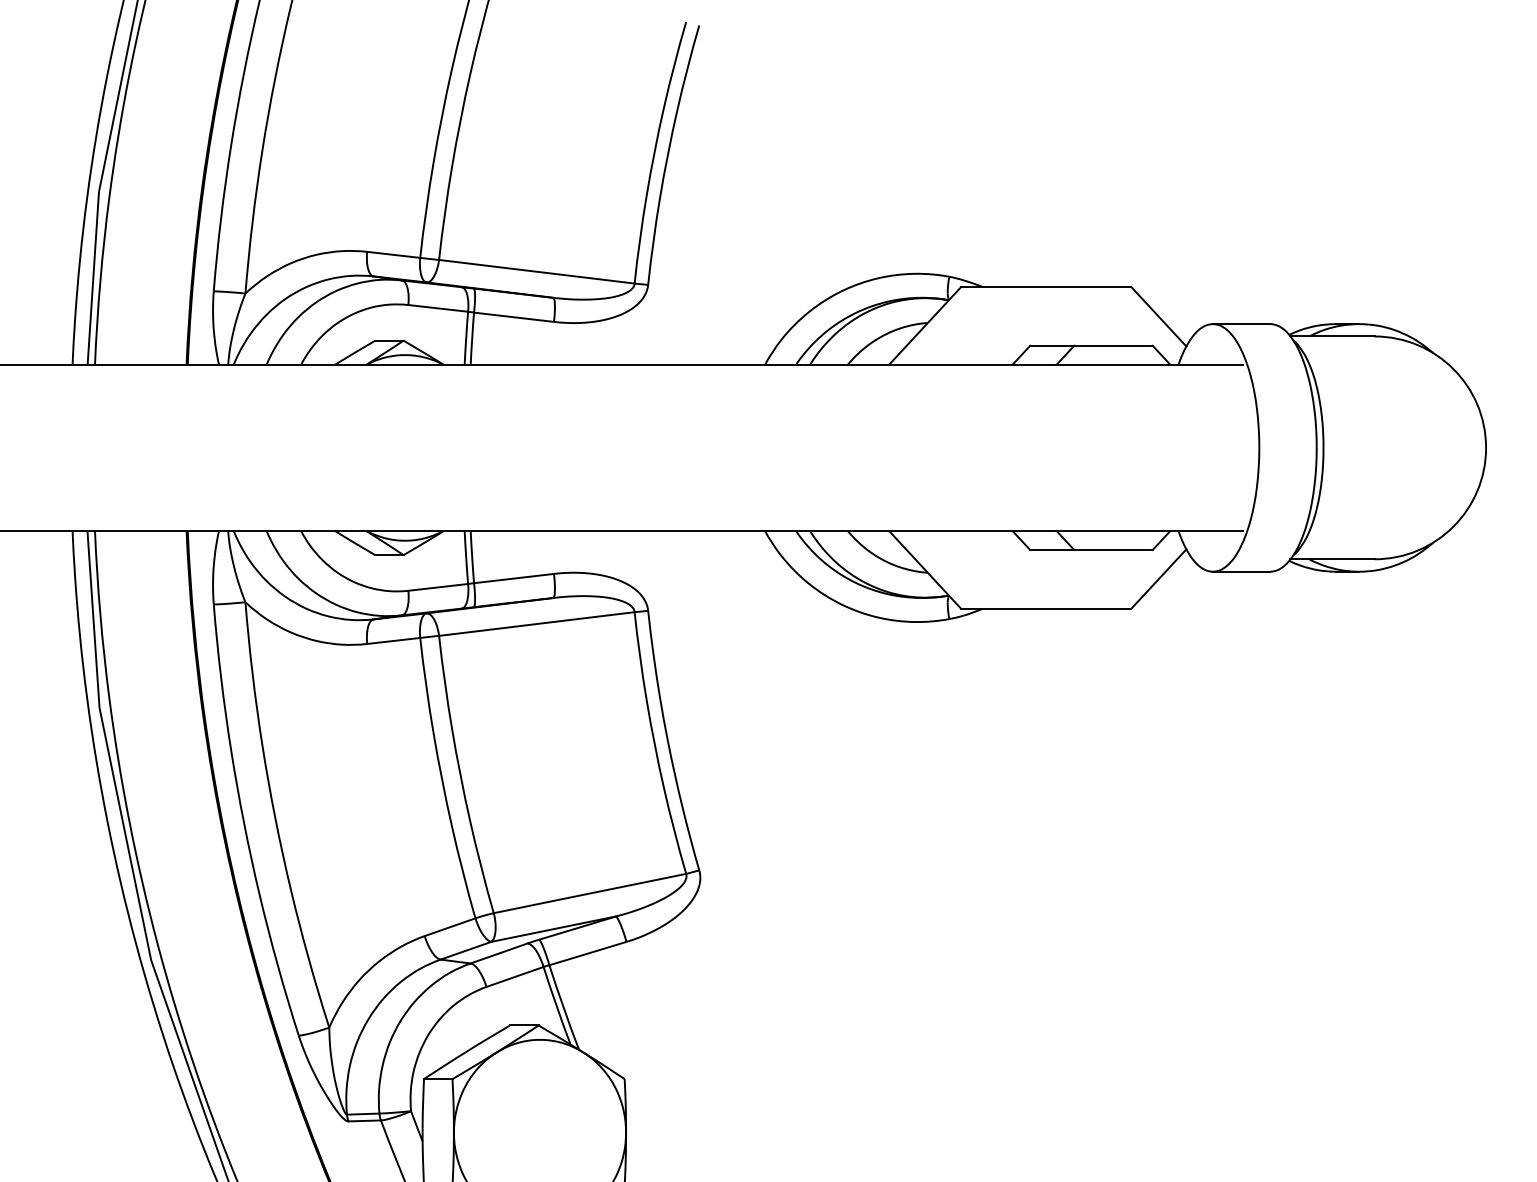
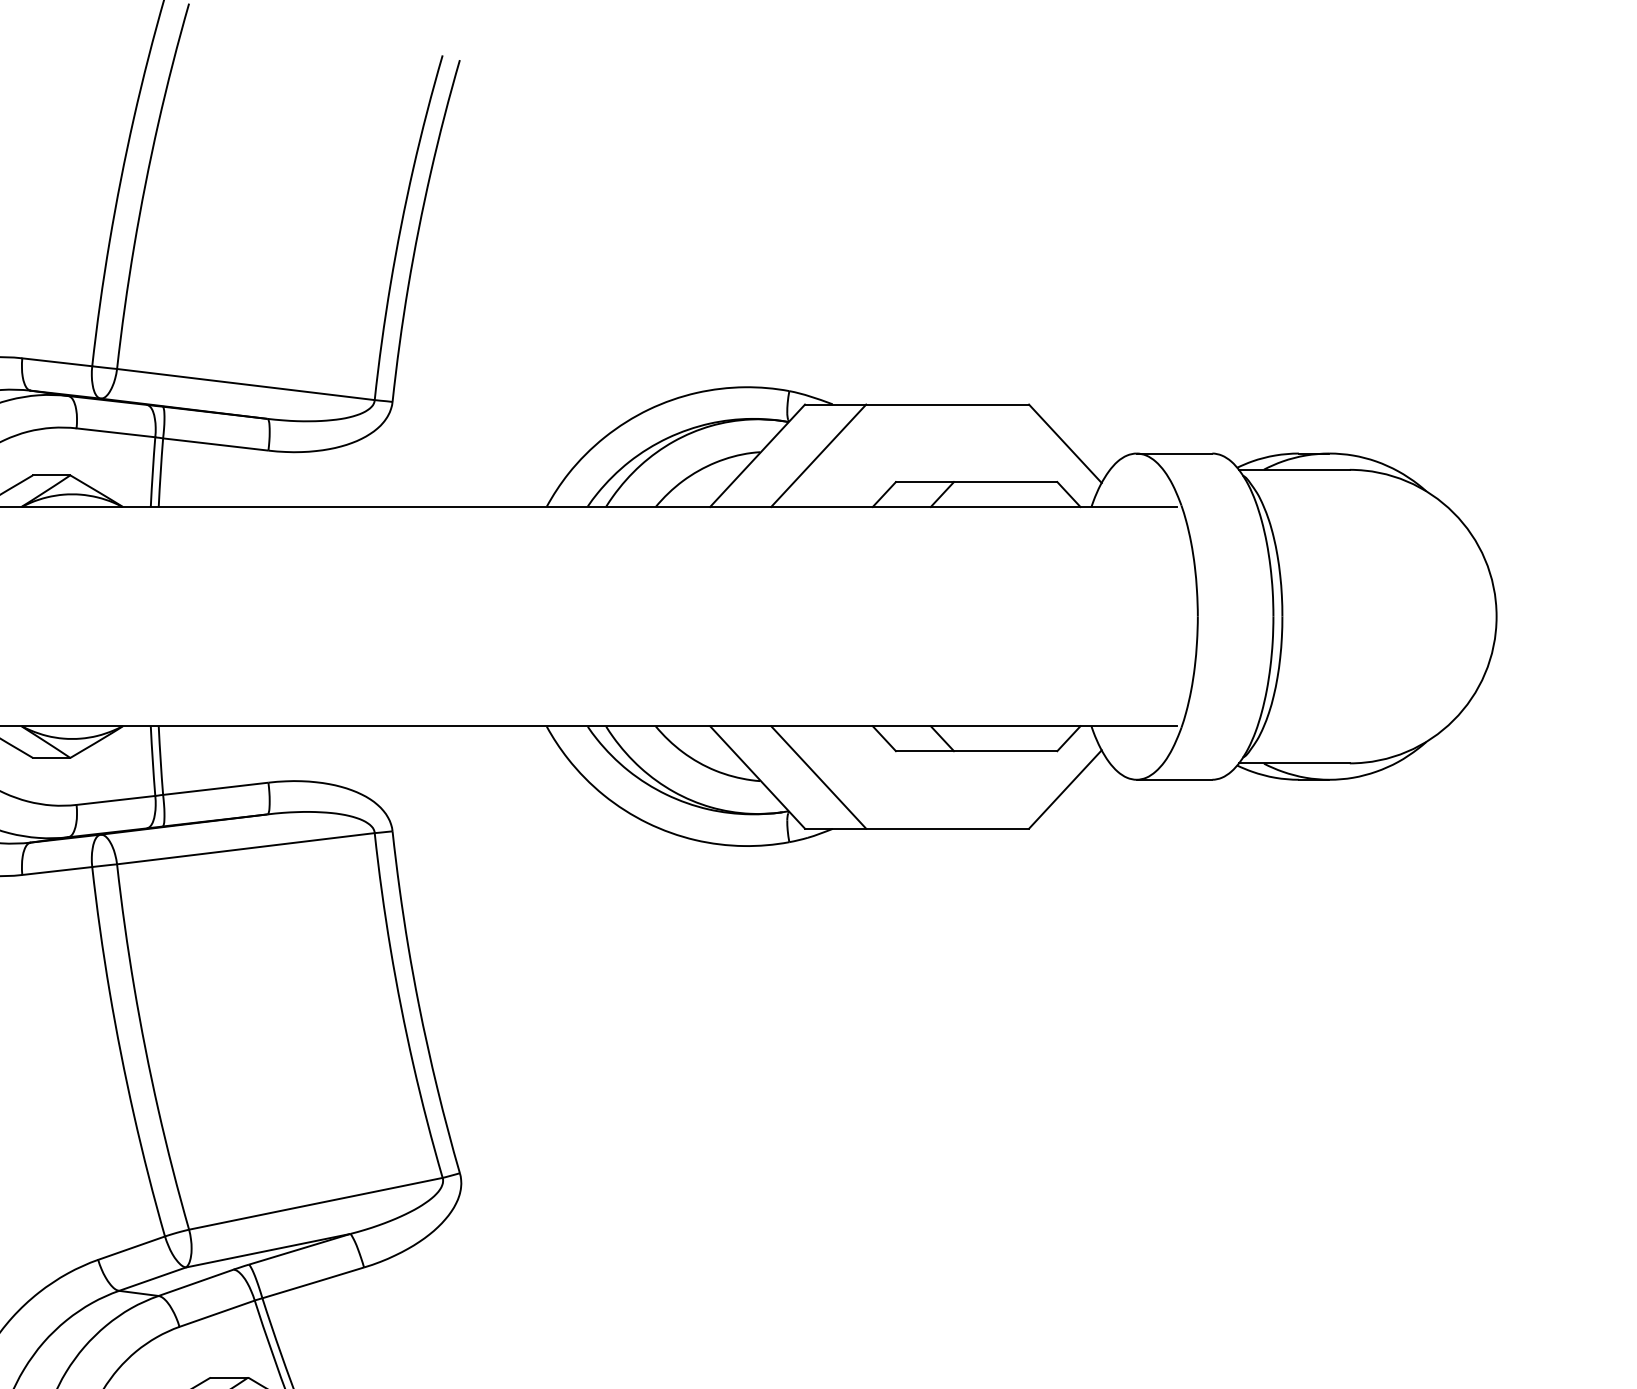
line: (971, 325) -> (818, 455), added
line: (971, 569) -> (818, 776), added

